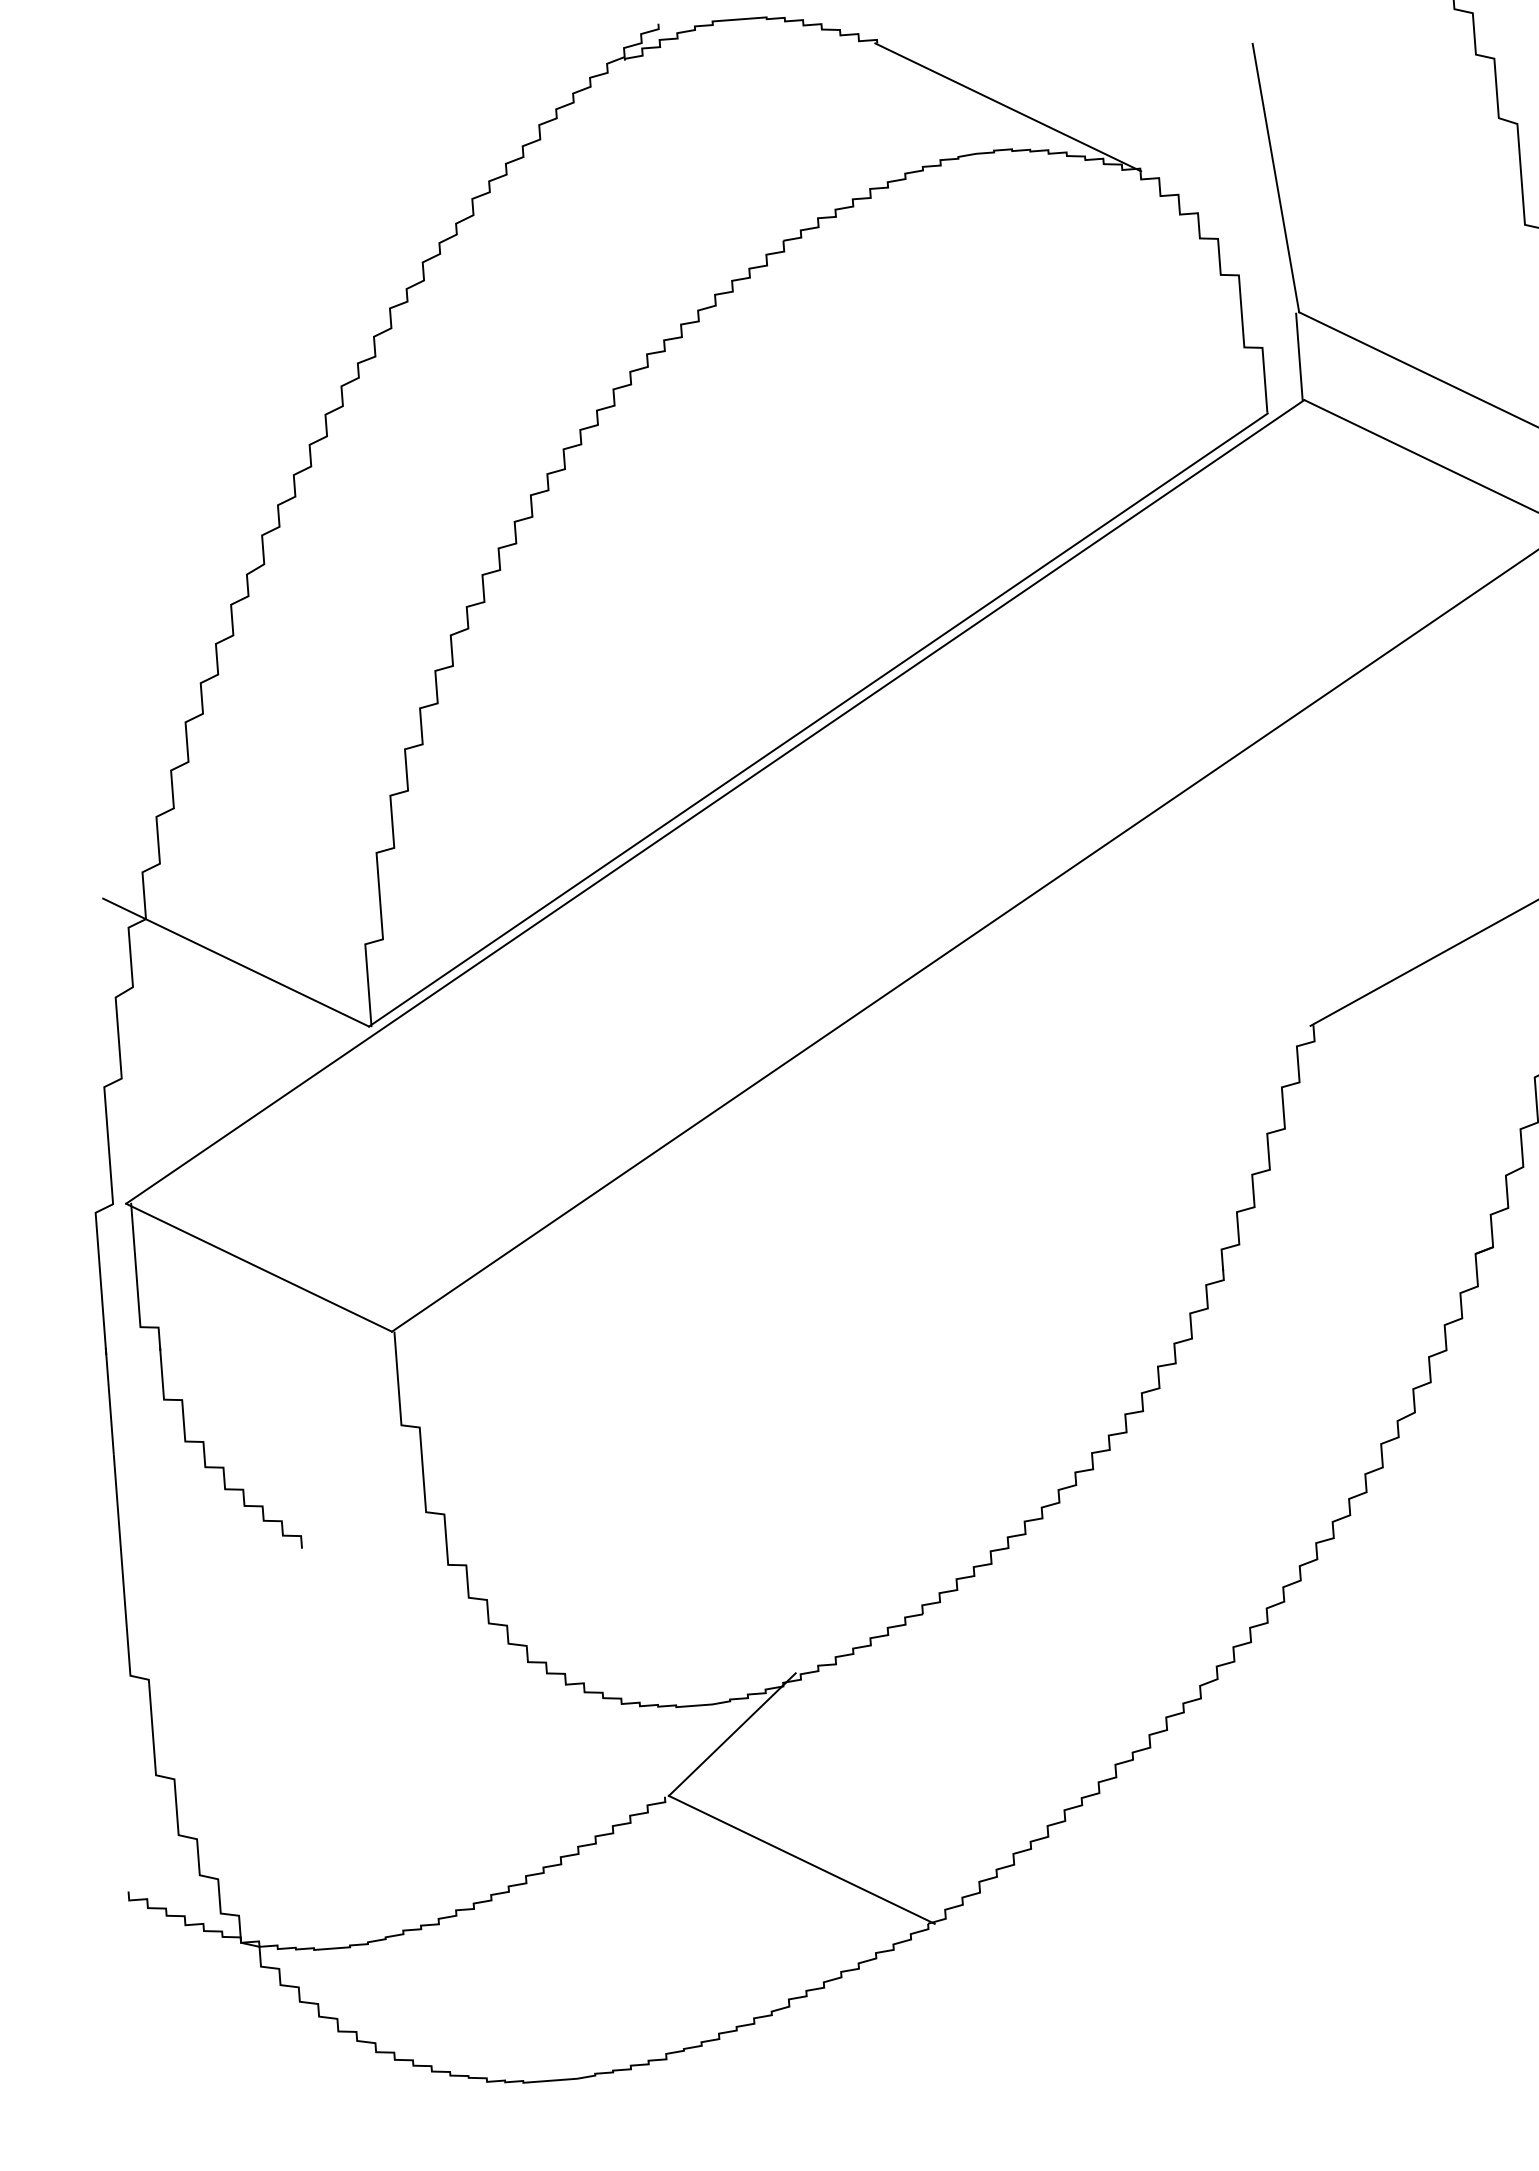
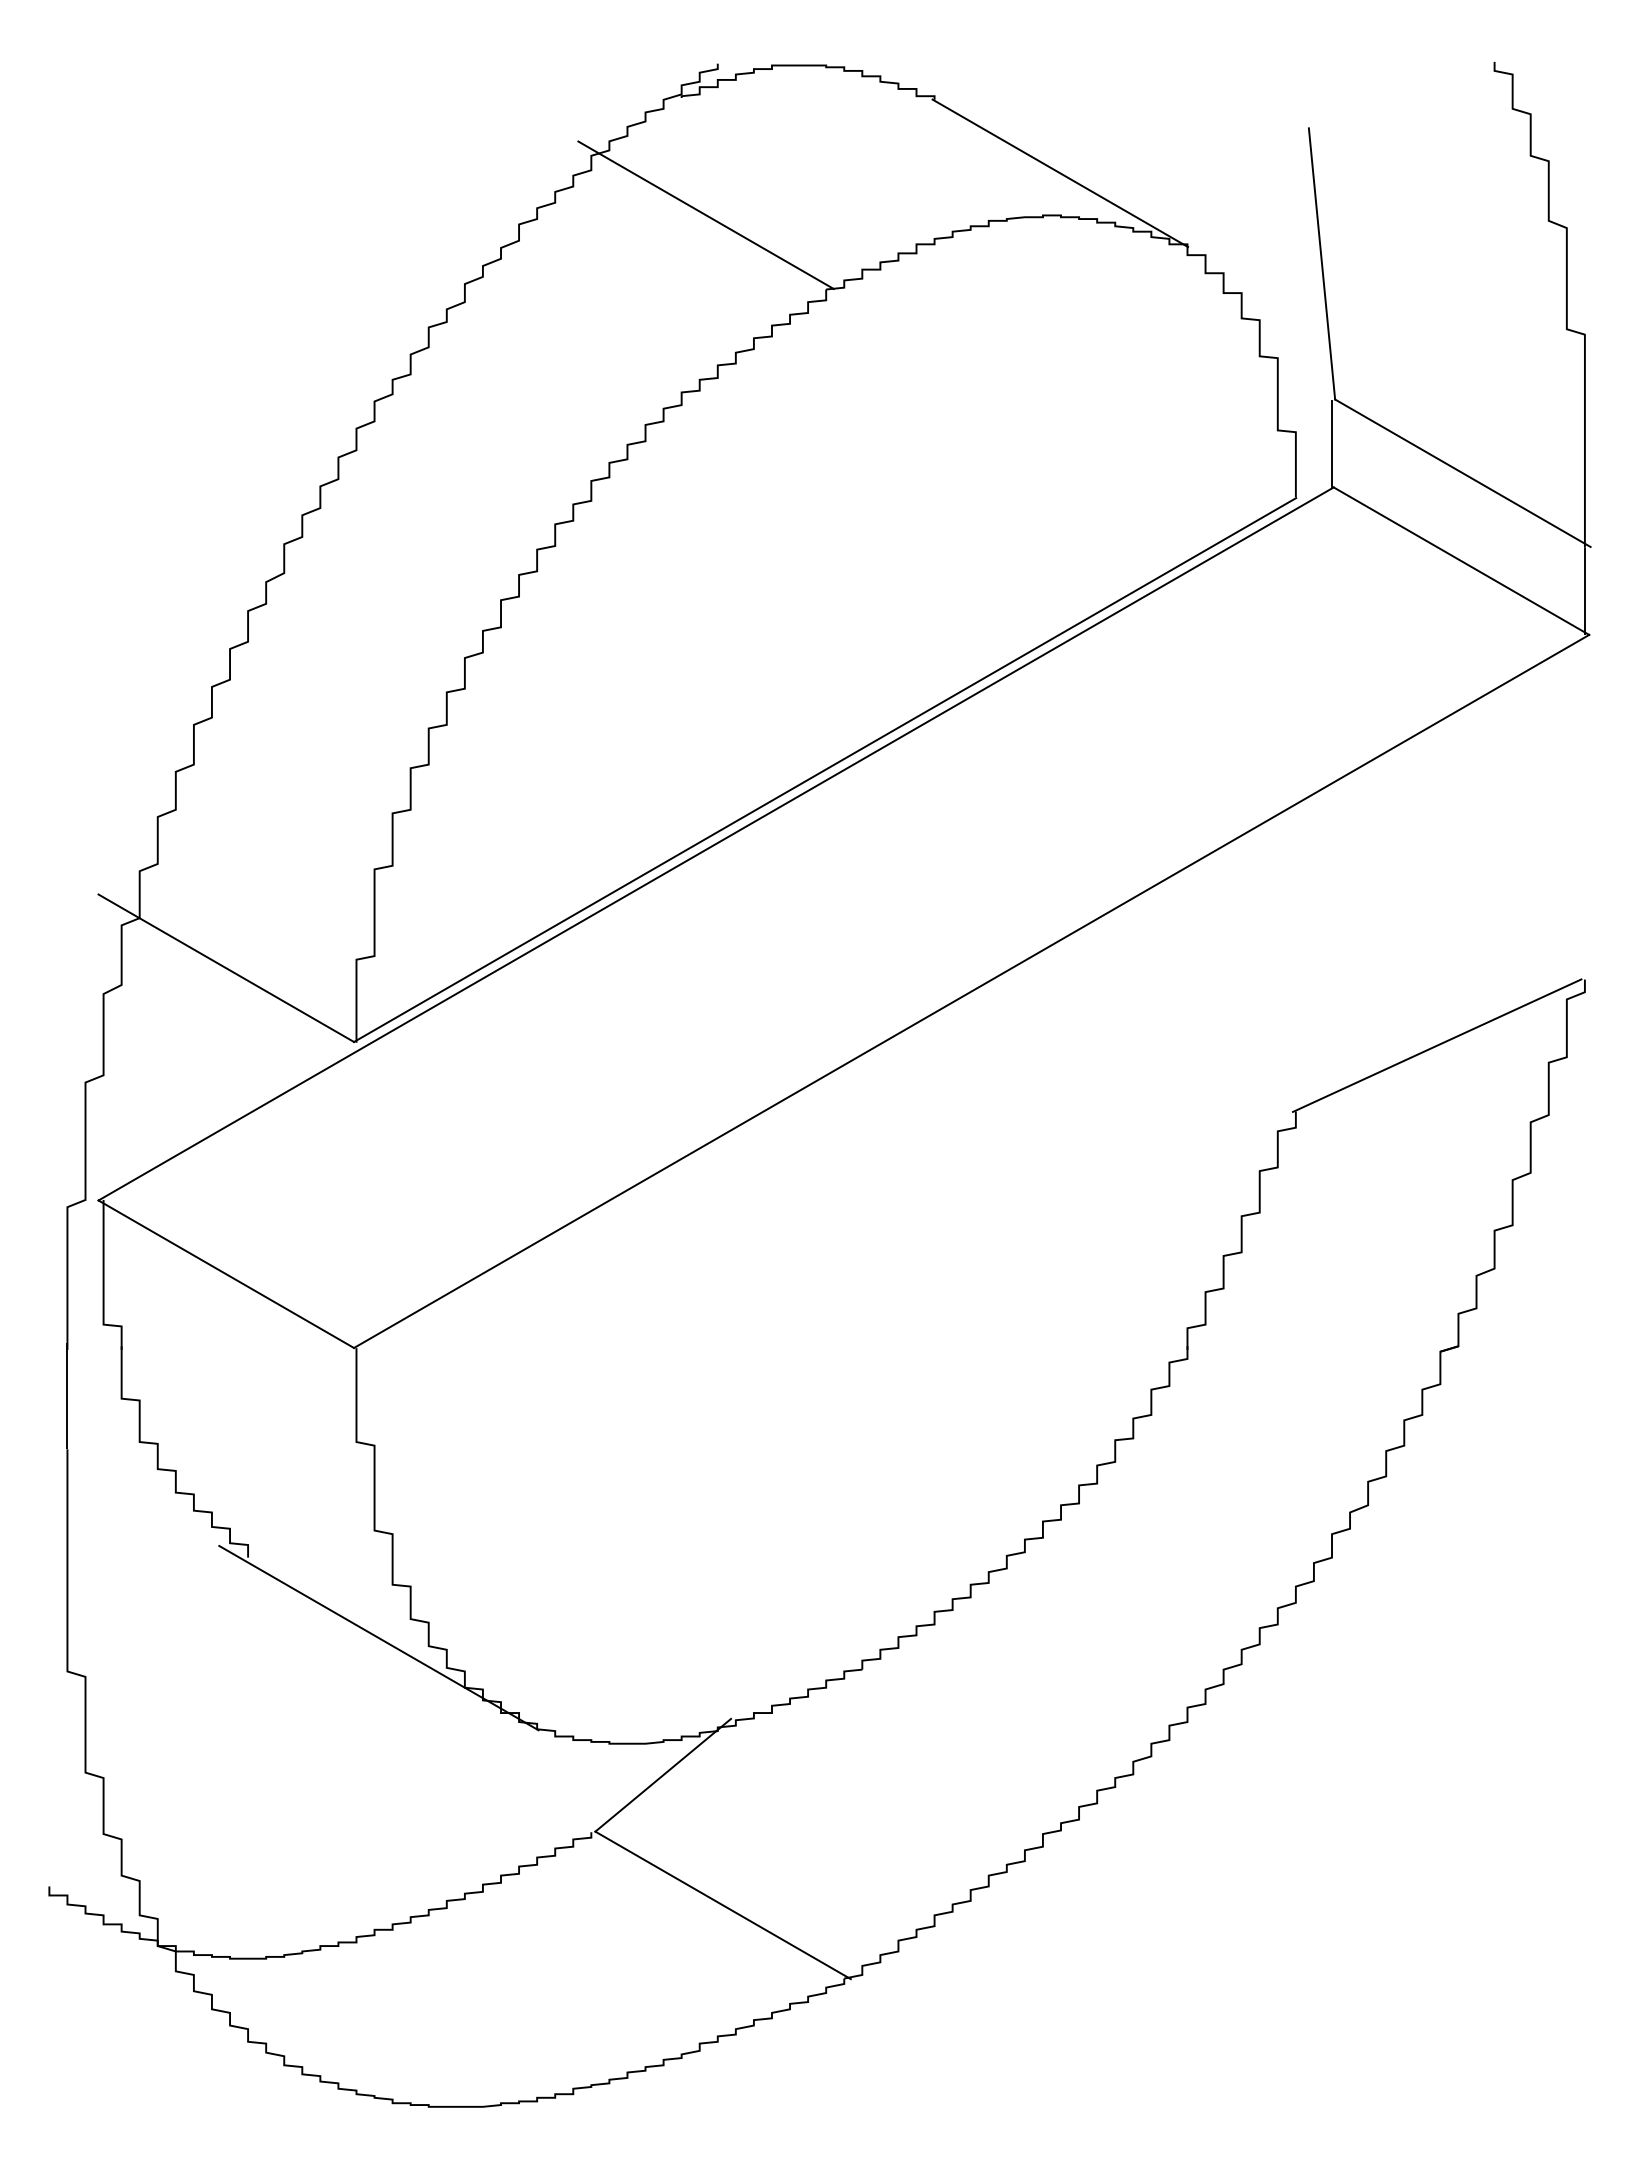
line: (657, 176) -> (705, 215), added
line: (438, 1618) -> (378, 1637), added

